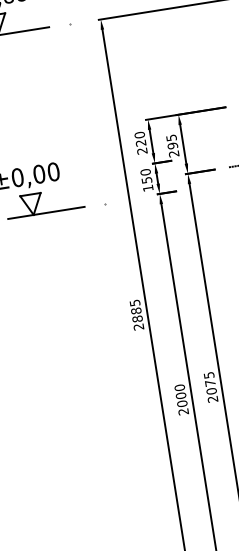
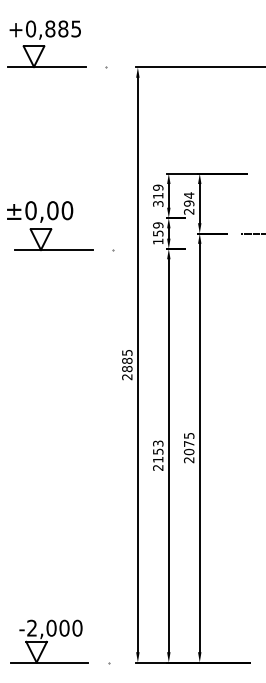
text: (171, 137) -> (189, 195), 295 -> 294
text: (141, 142) -> (158, 195), 220 -> 319
text: (145, 172) -> (158, 225), 150 -> 159
text: (181, 395) -> (158, 451), 2000 -> 2153

